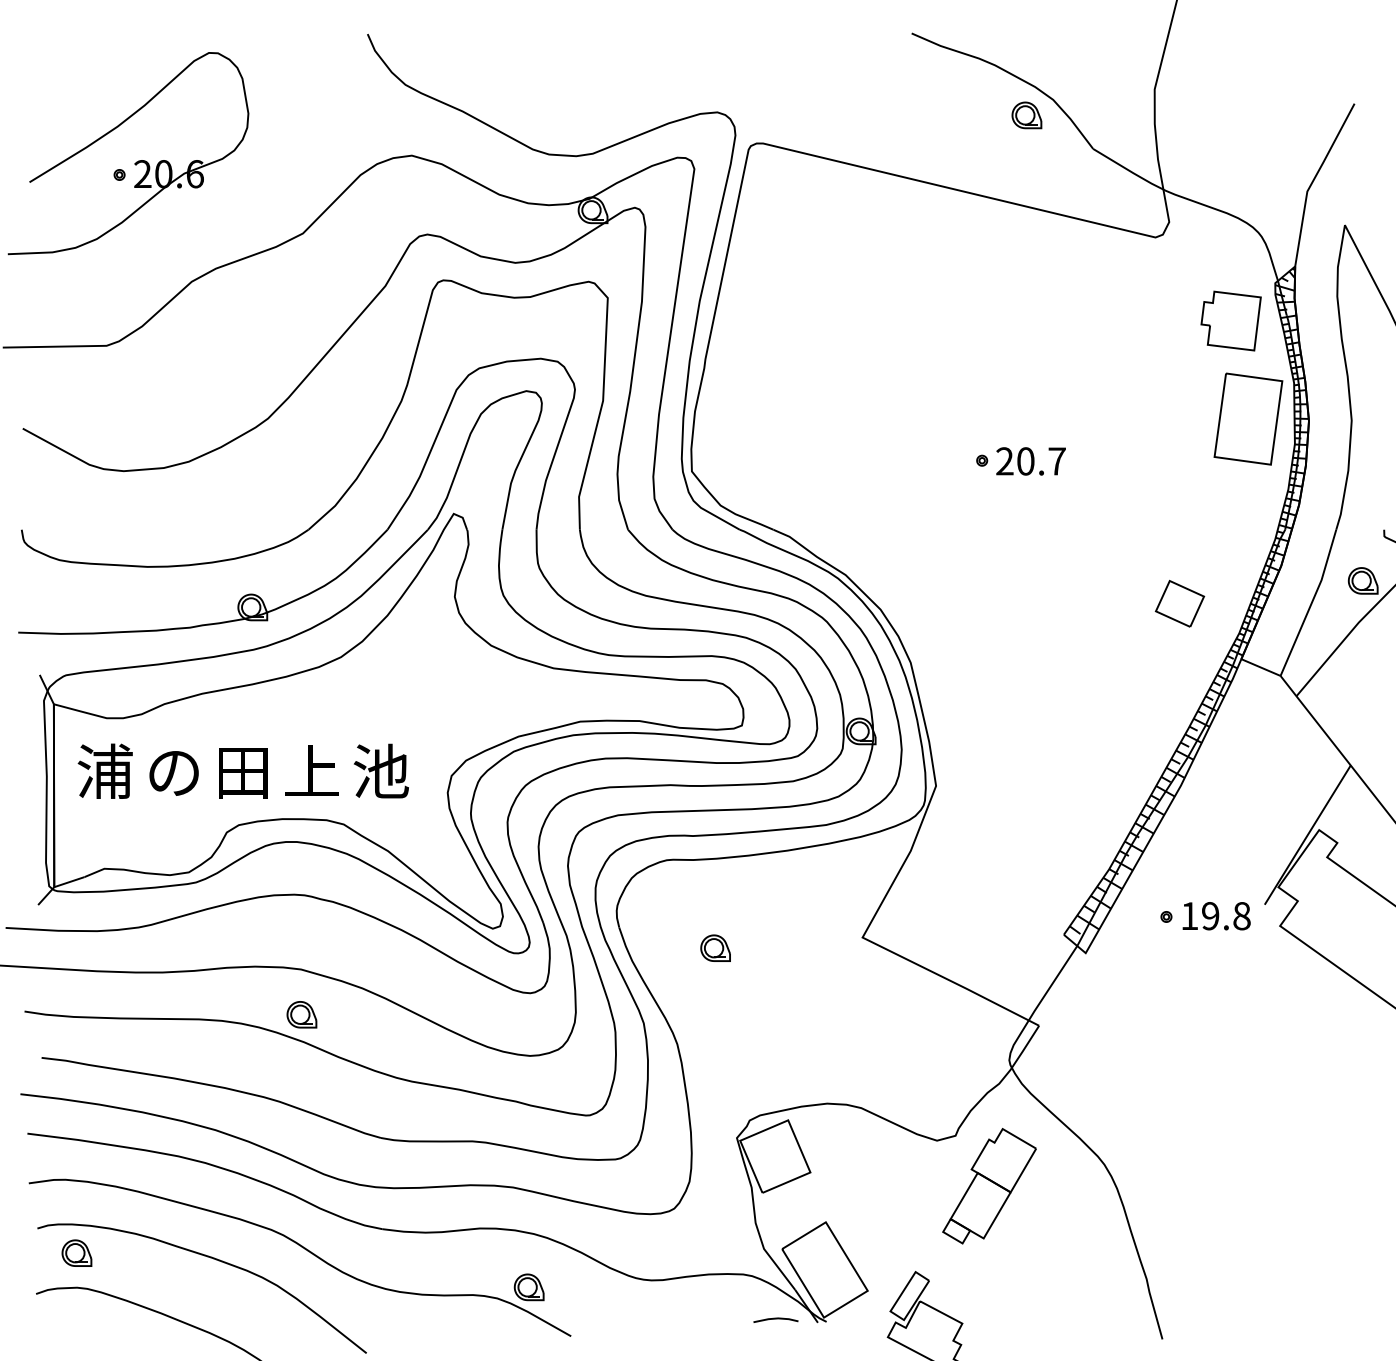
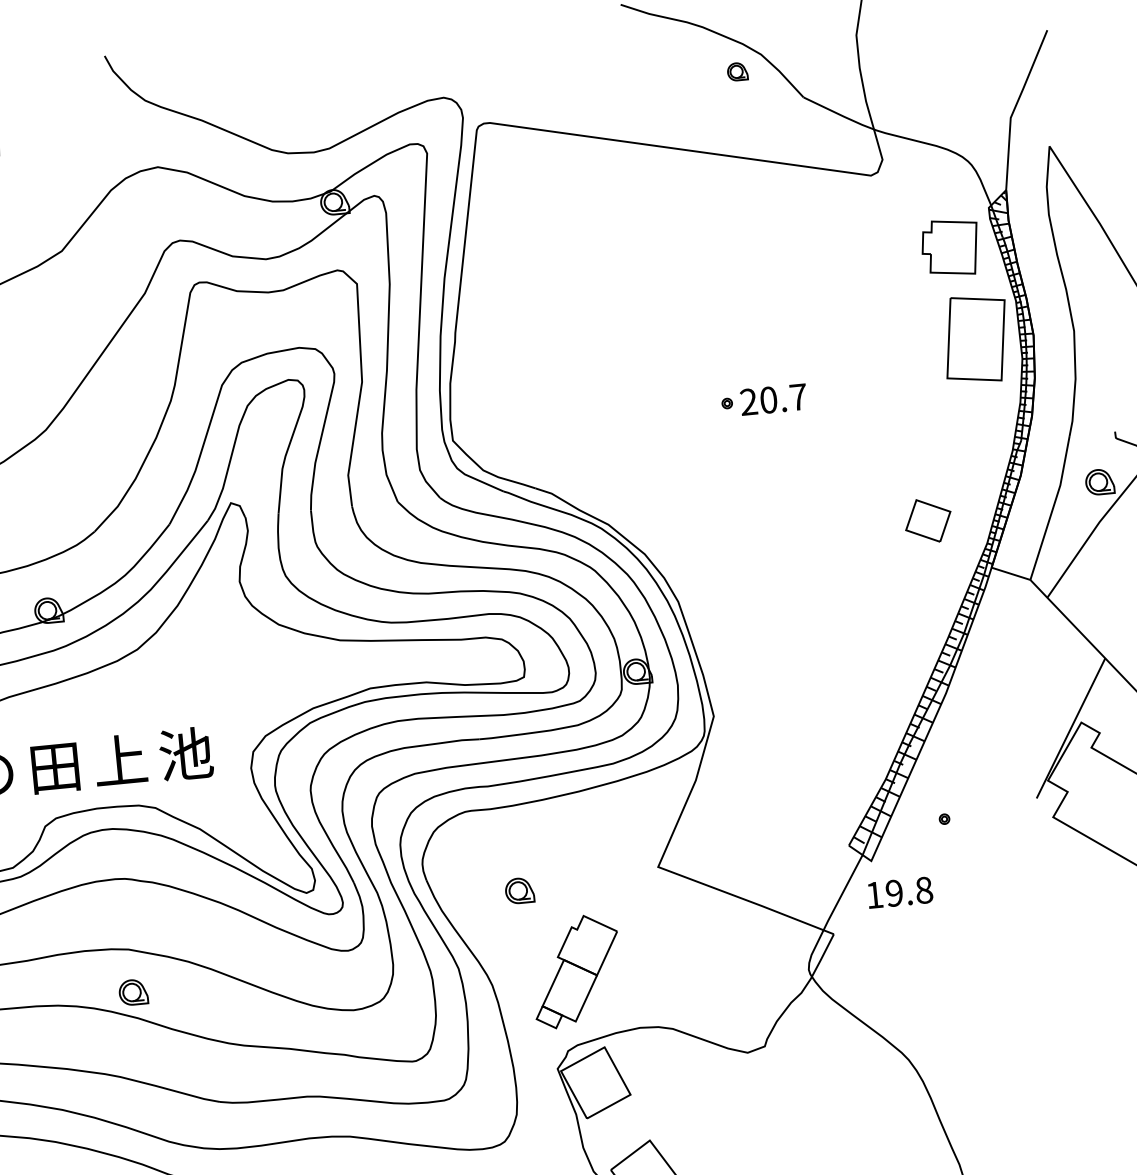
part: (1026, 115) -> (737, 71), size x0.7
text: (1216, 916) -> (900, 893), moved
part: (989, 1186) -> (576, 971), moved

